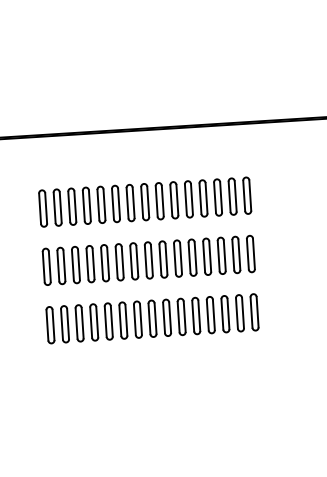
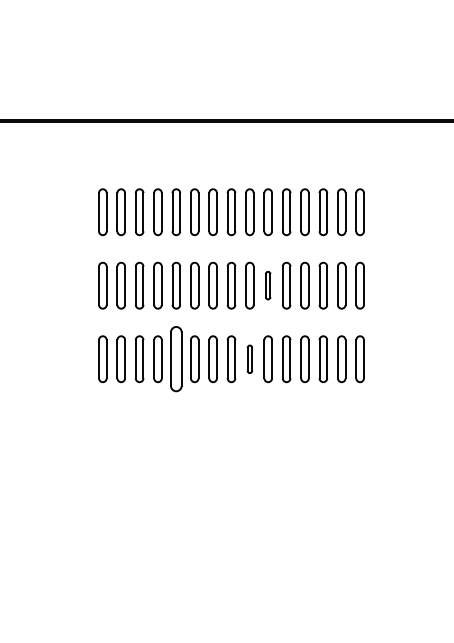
part: (177, 258) -> (267, 285), size x0.6
part: (166, 318) -> (249, 359), size x0.6
part: (108, 321) -> (176, 359), size x1.4

